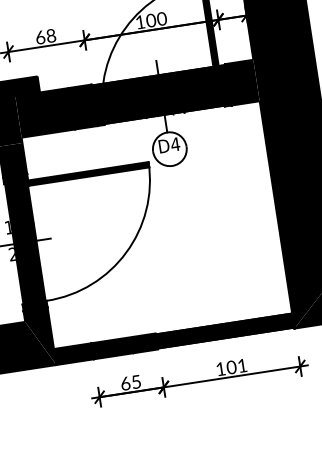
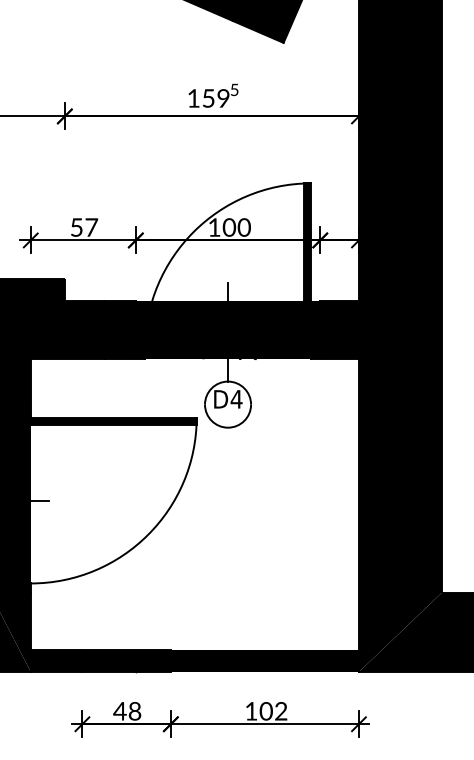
text: (46, 36) -> (84, 227), 68 -> 57
text: (242, 365) -> (281, 711), 101 -> 102
text: (130, 382) -> (127, 711), 65 -> 48

